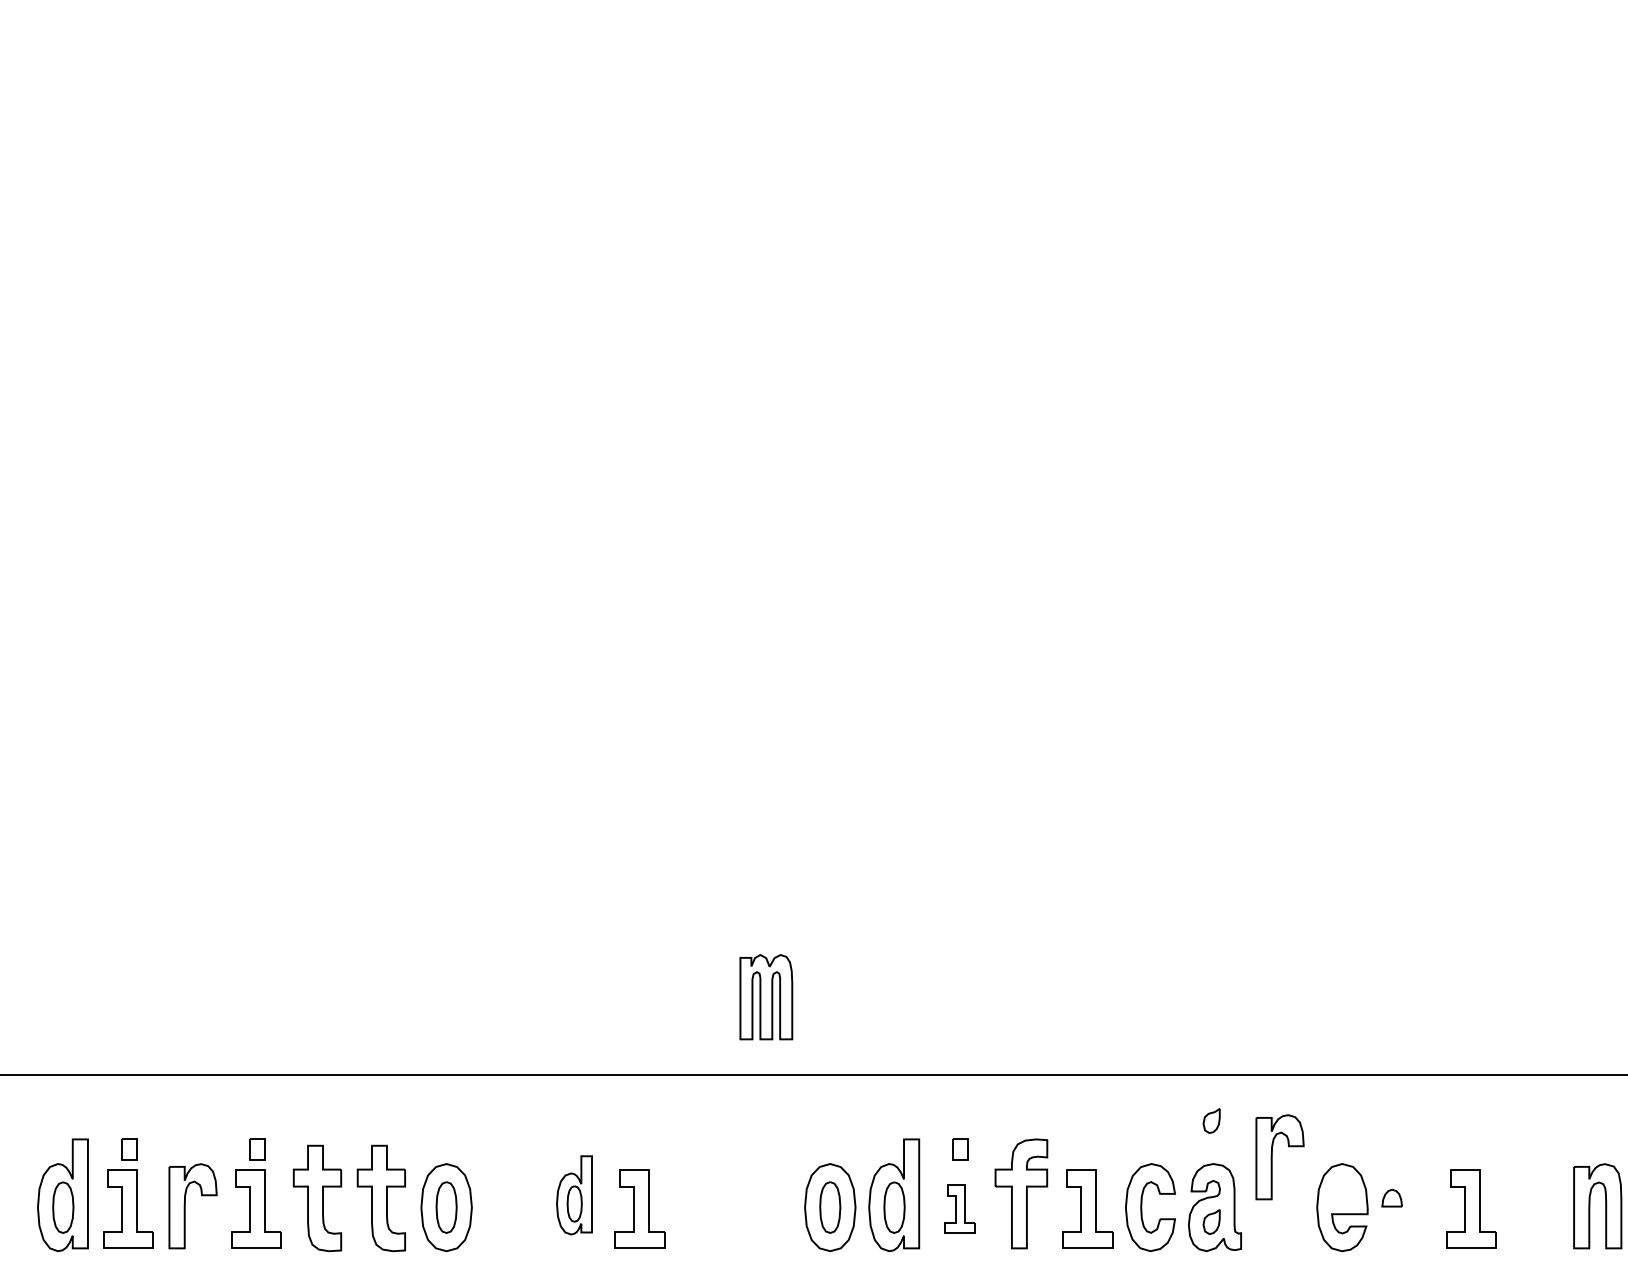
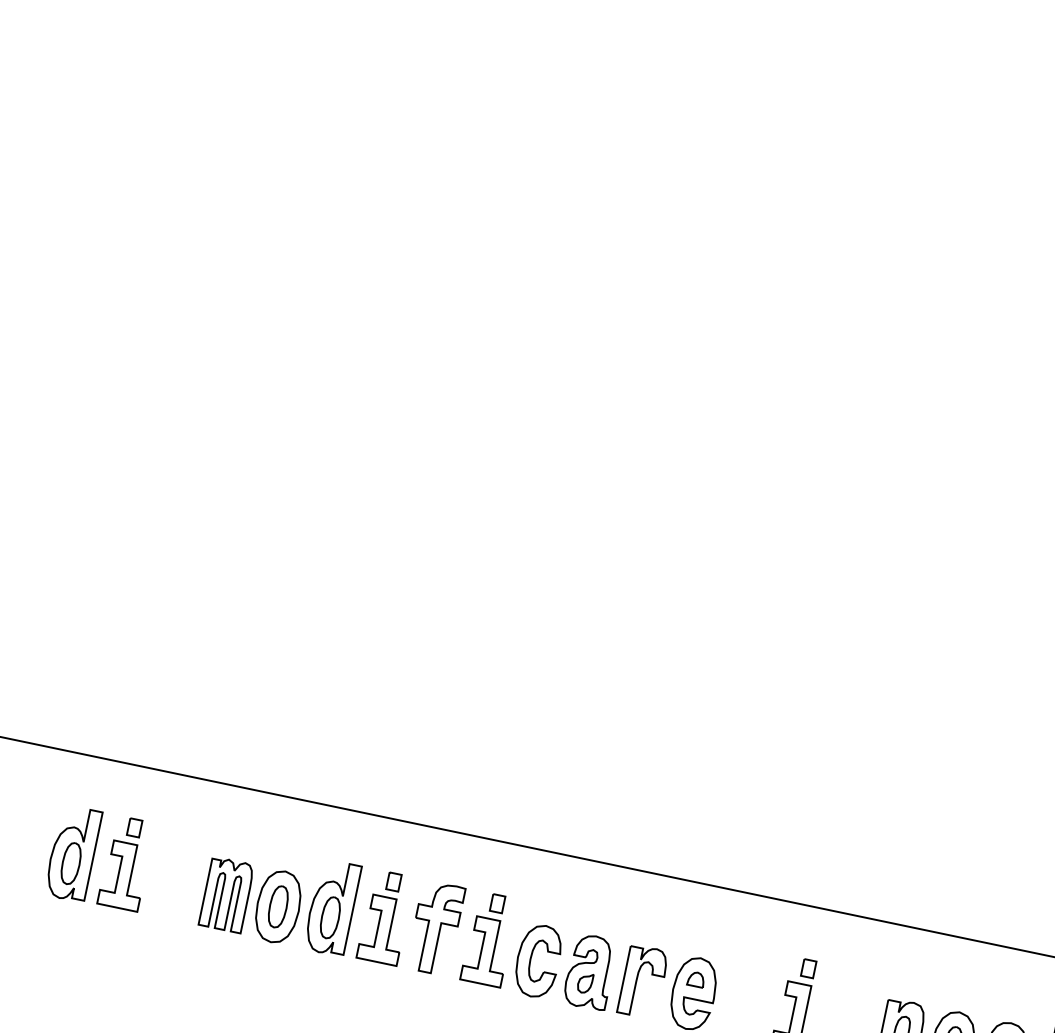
part: (766, 997) -> (226, 895), moved
part: (1211, 1120) -> (602, 900), removed
part: (641, 1149) -> (135, 827), added
part: (1088, 1149) -> (497, 903), added
part: (1472, 1149) -> (808, 968), added
part: (1272, 1157) -> (637, 980), moved
part: (574, 1195) -> (72, 853), size x1.43
part: (1391, 1197) -> (695, 978), moved
part: (959, 1208) -> (382, 929), size x1.67

